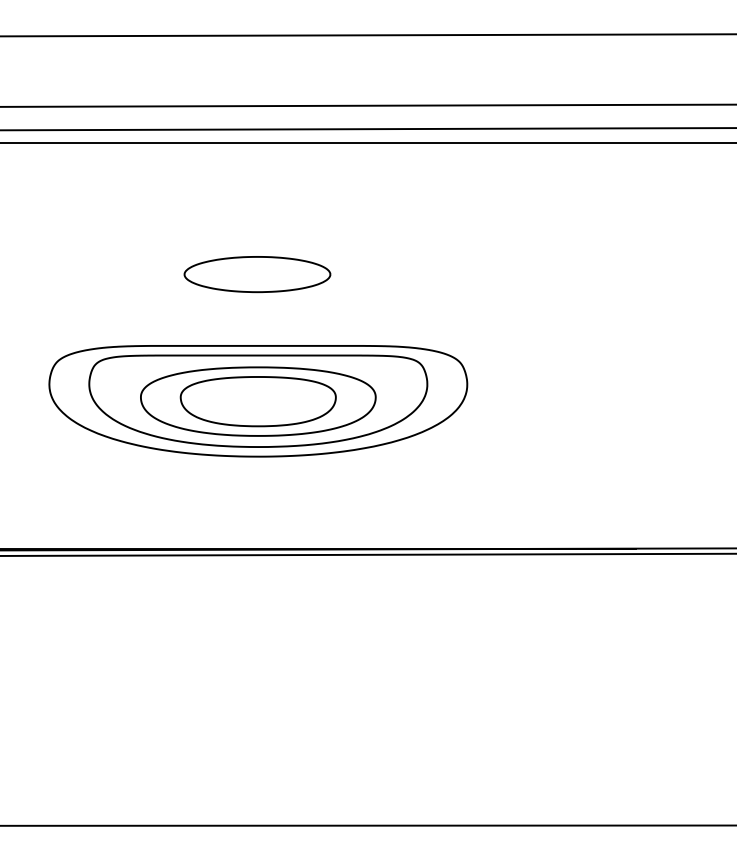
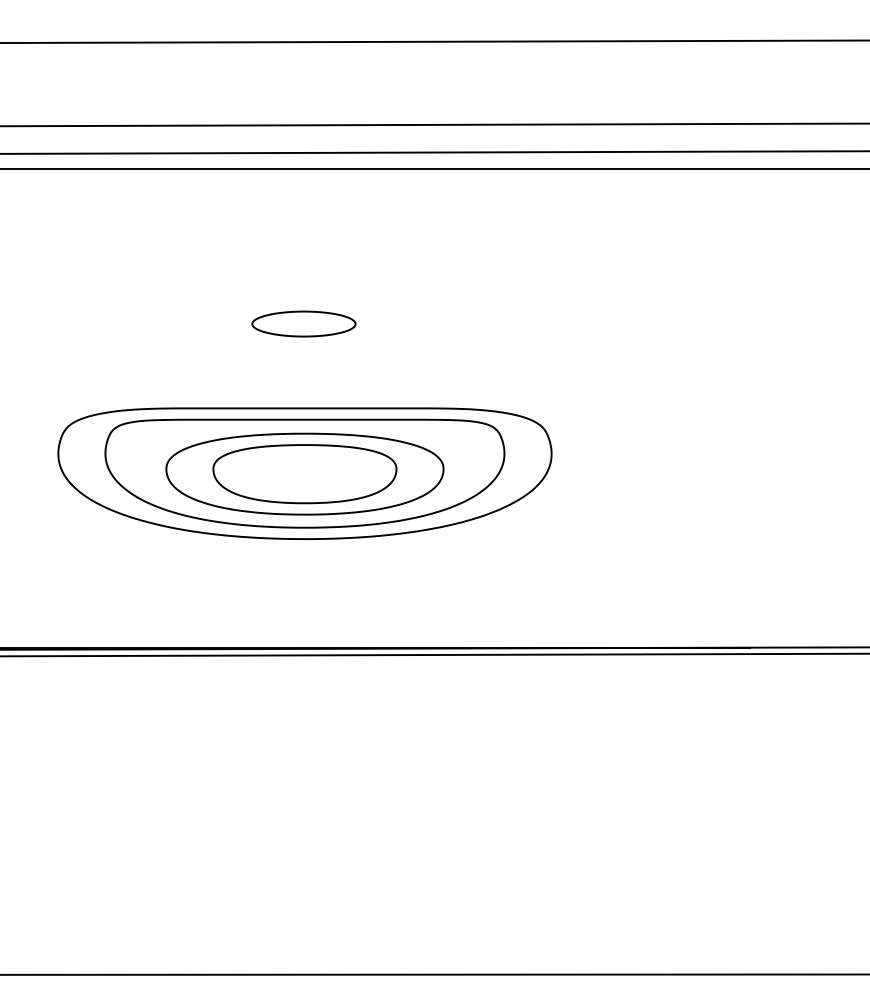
part: (257, 274) -> (303, 323), size x0.6

